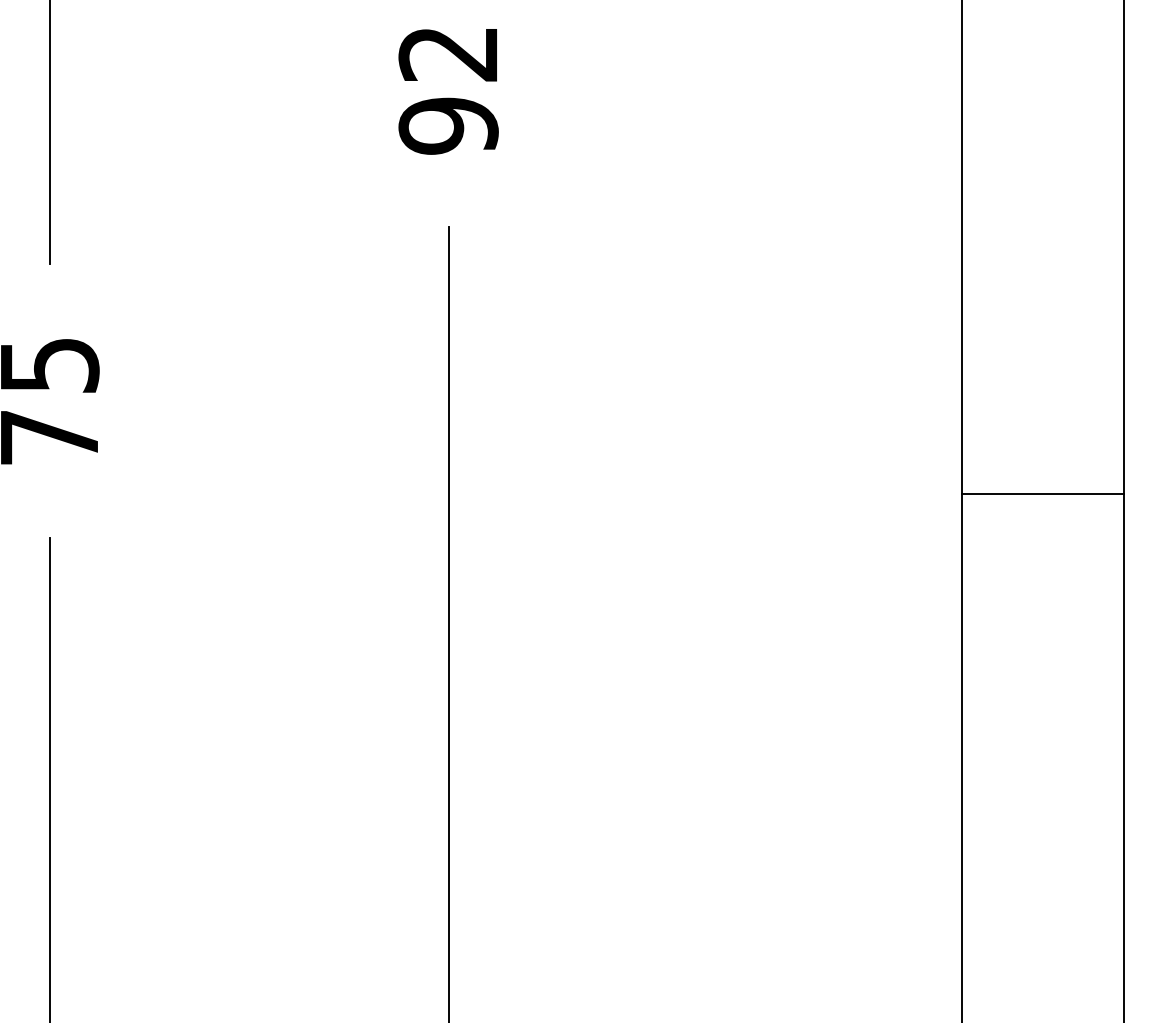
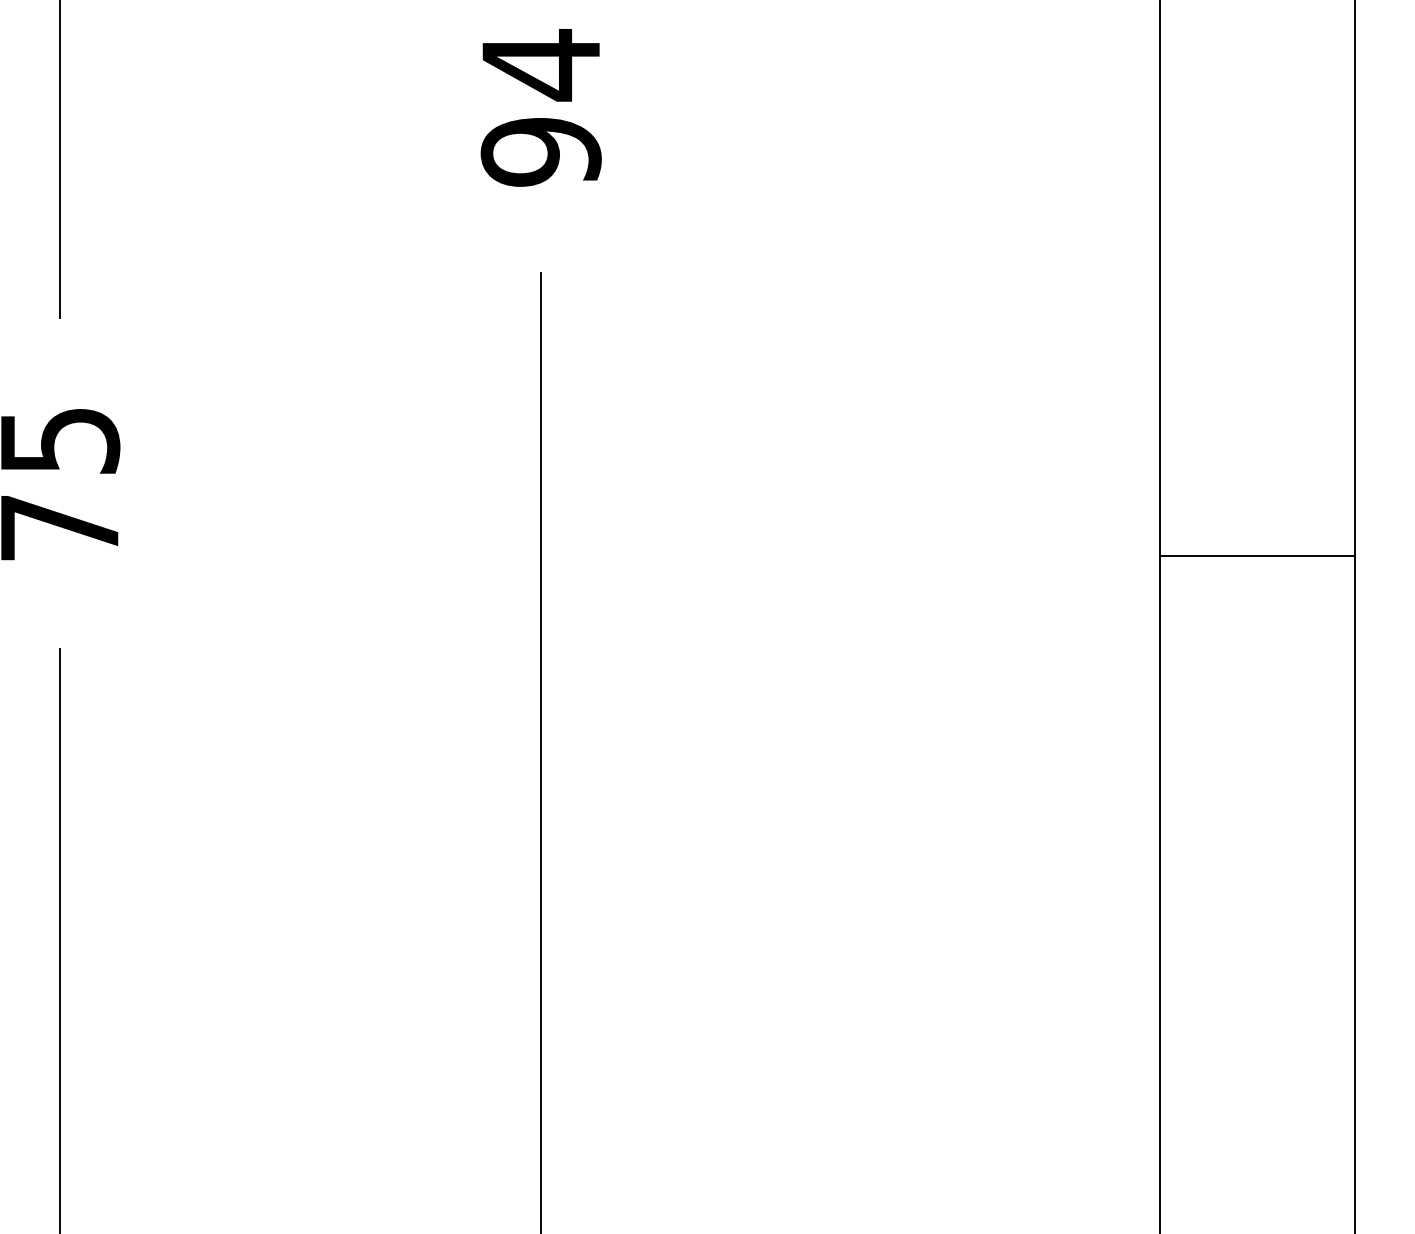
text: (447, 54) -> (539, 65), 92 -> 94
line: (1042, 493) -> (1257, 555), moved

